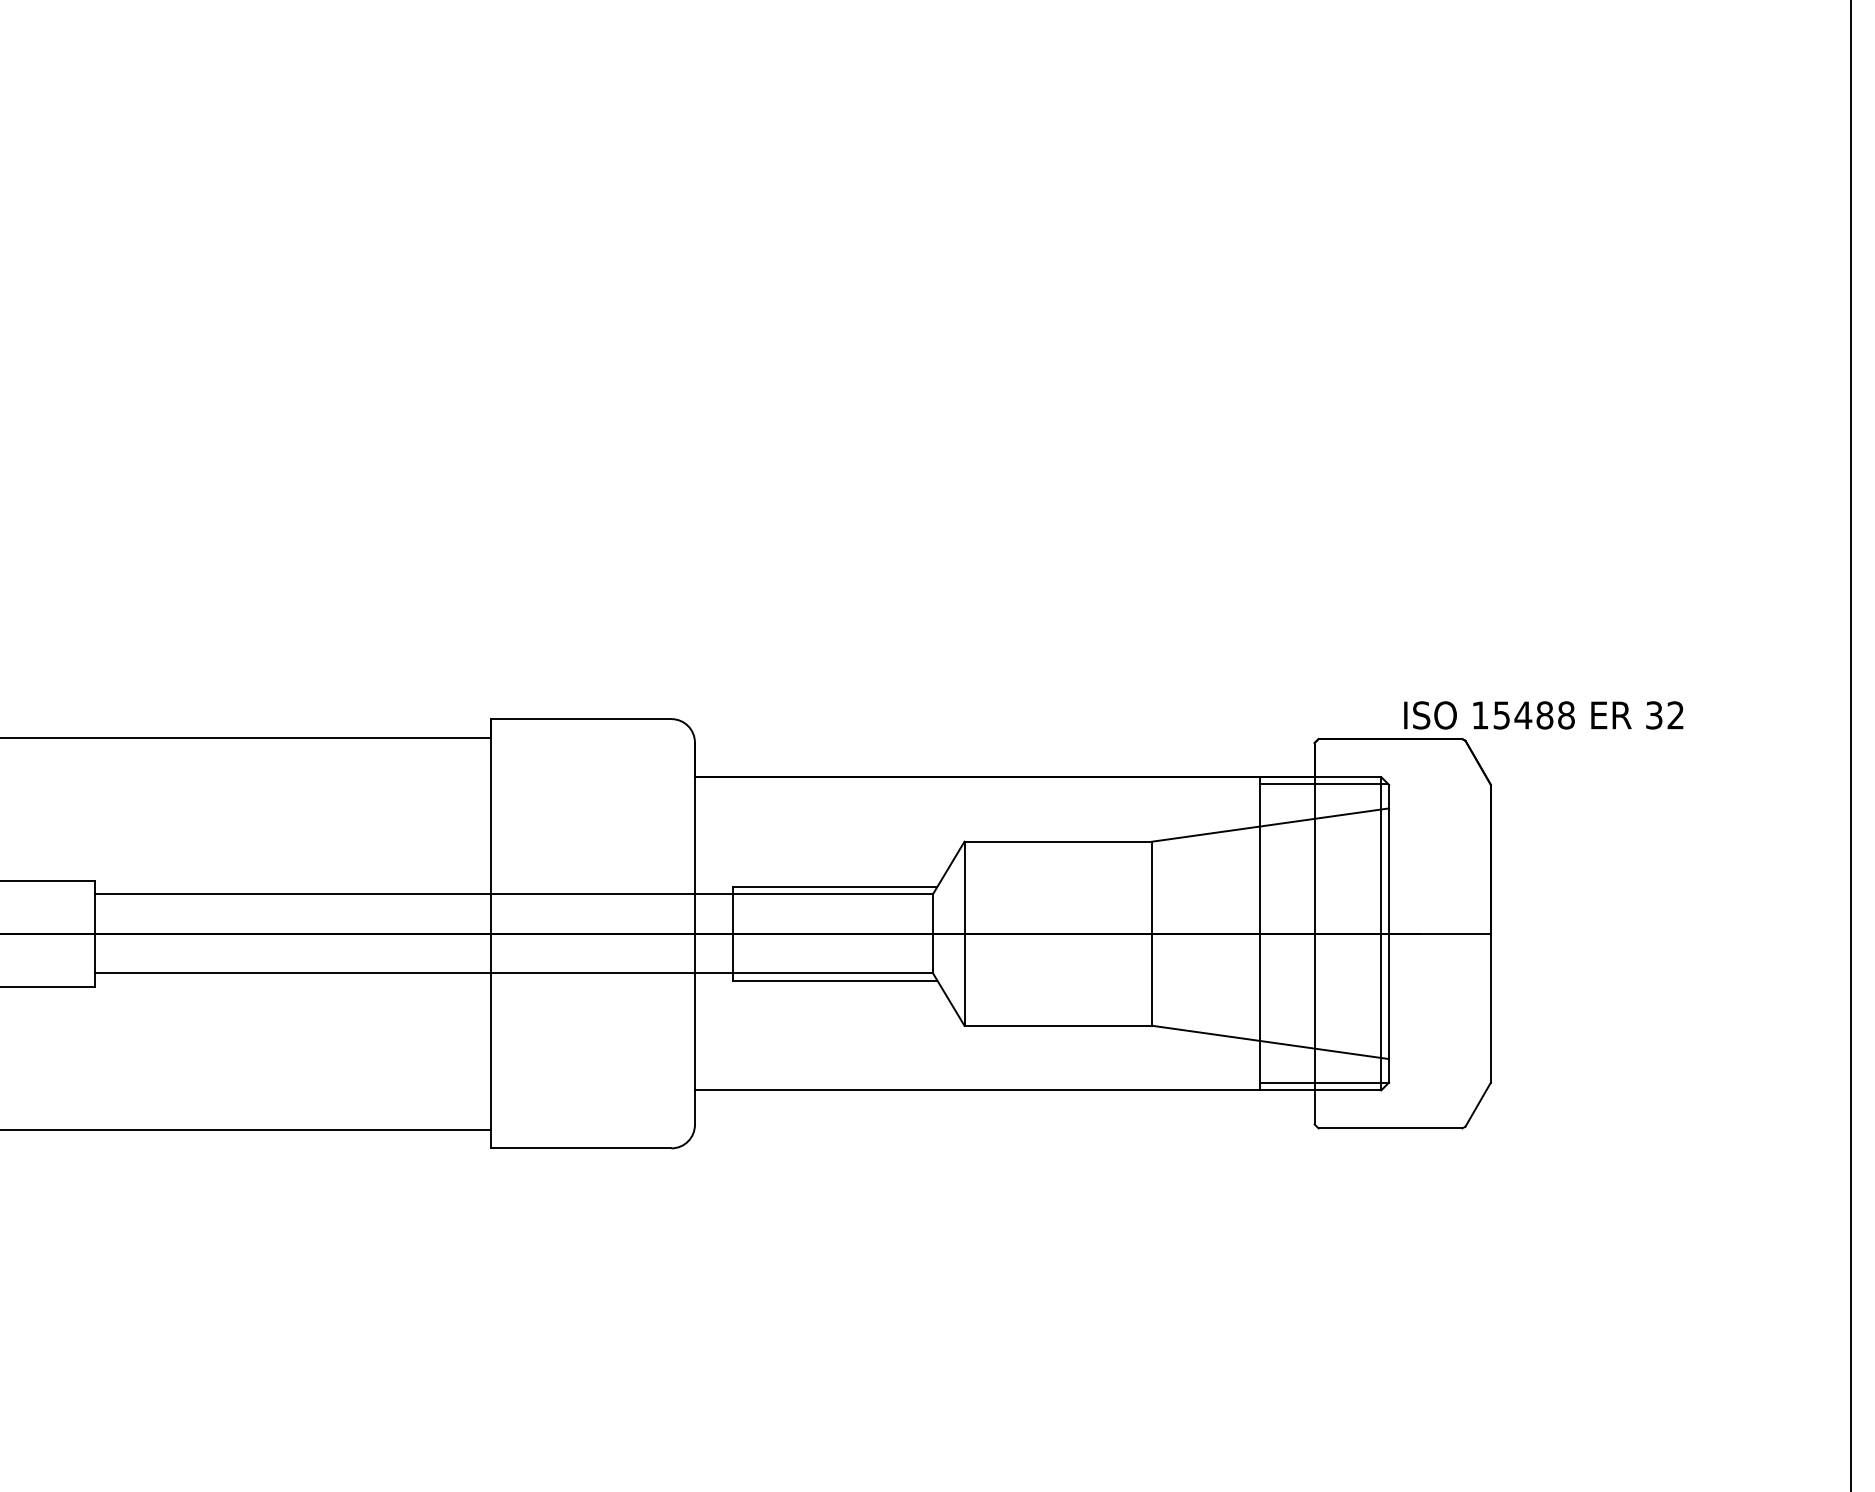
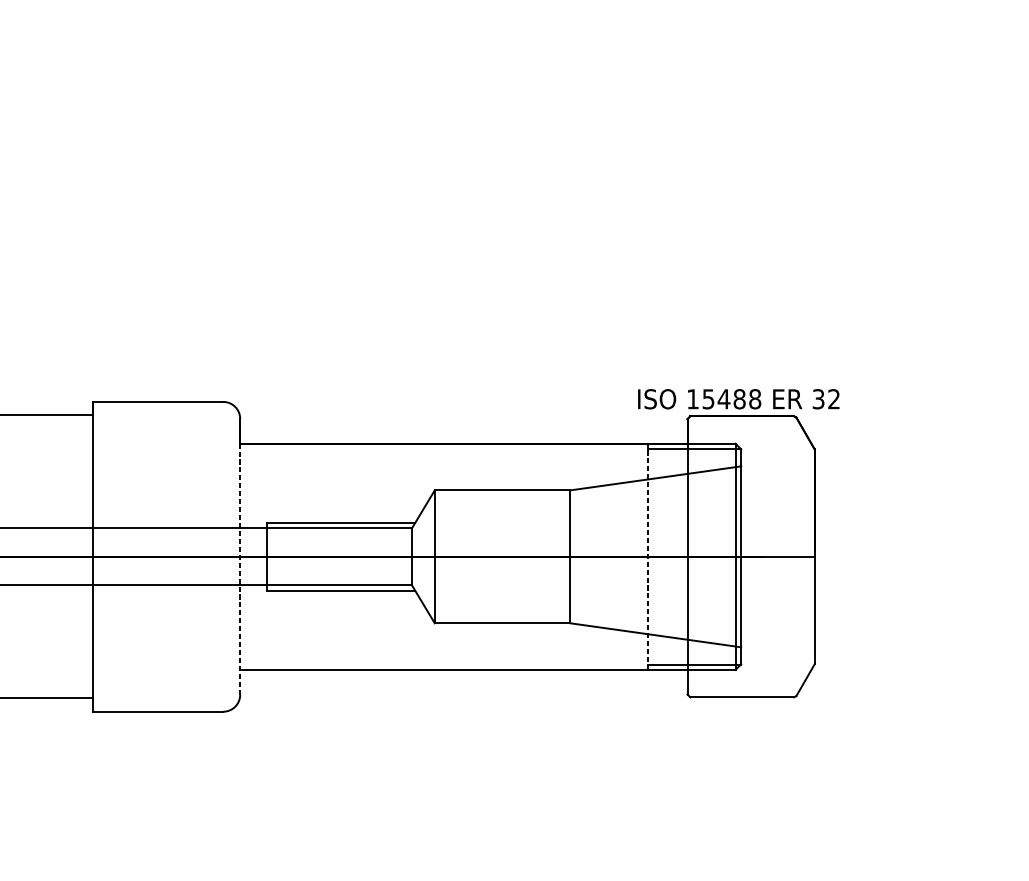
text: (1543, 715) -> (738, 399), moved
line: (694, 933) -> (239, 556), solid -> dashed
line: (1259, 933) -> (647, 556), solid -> dashed

